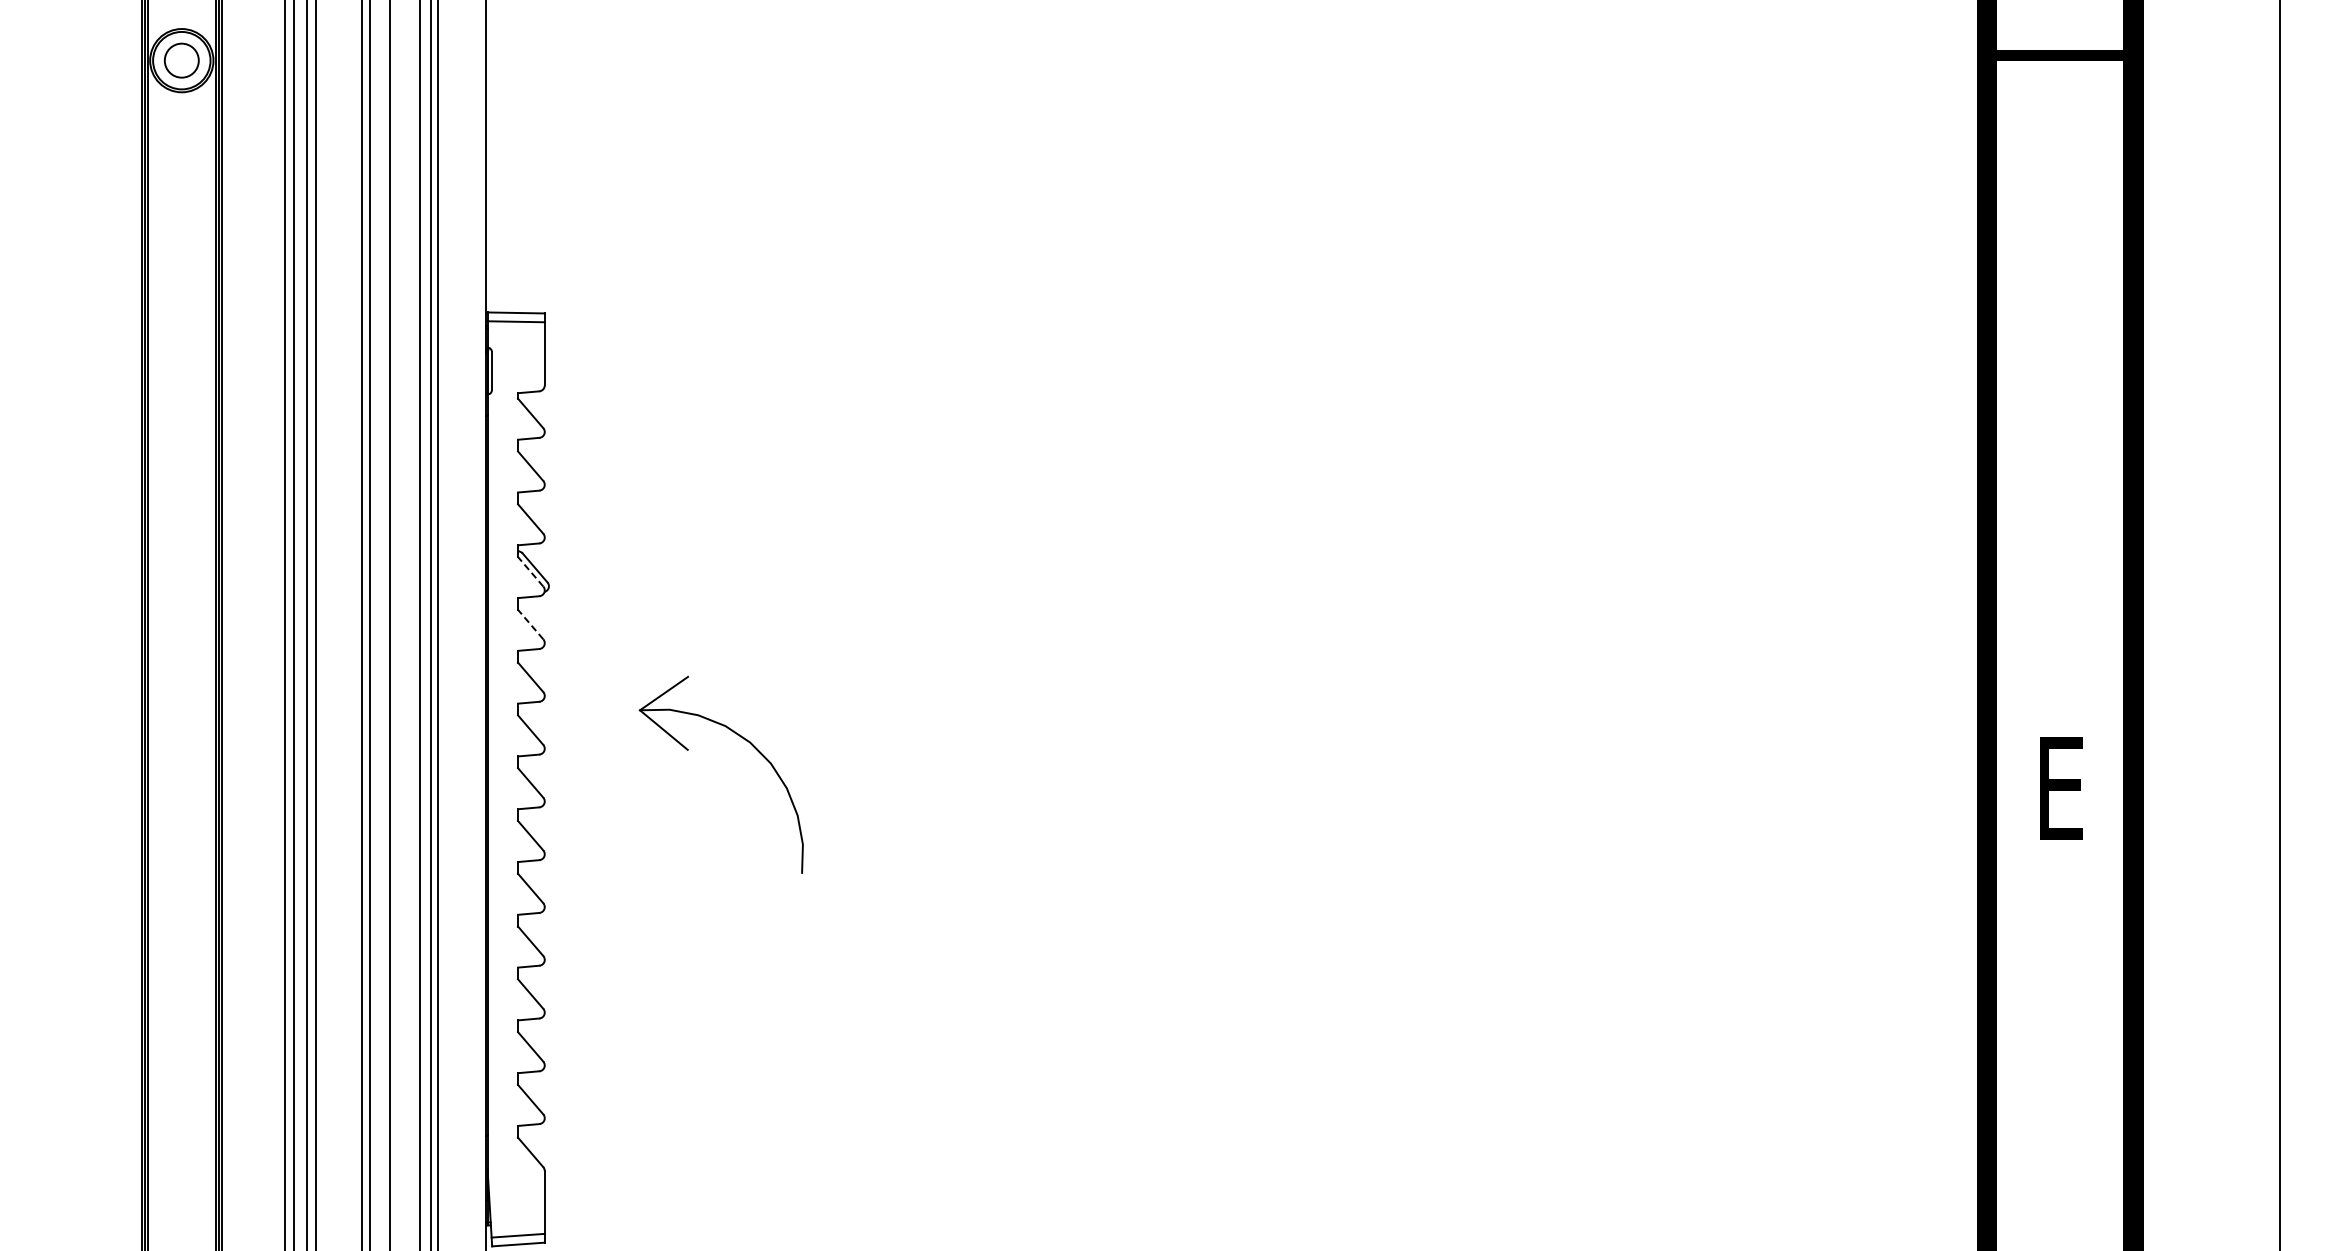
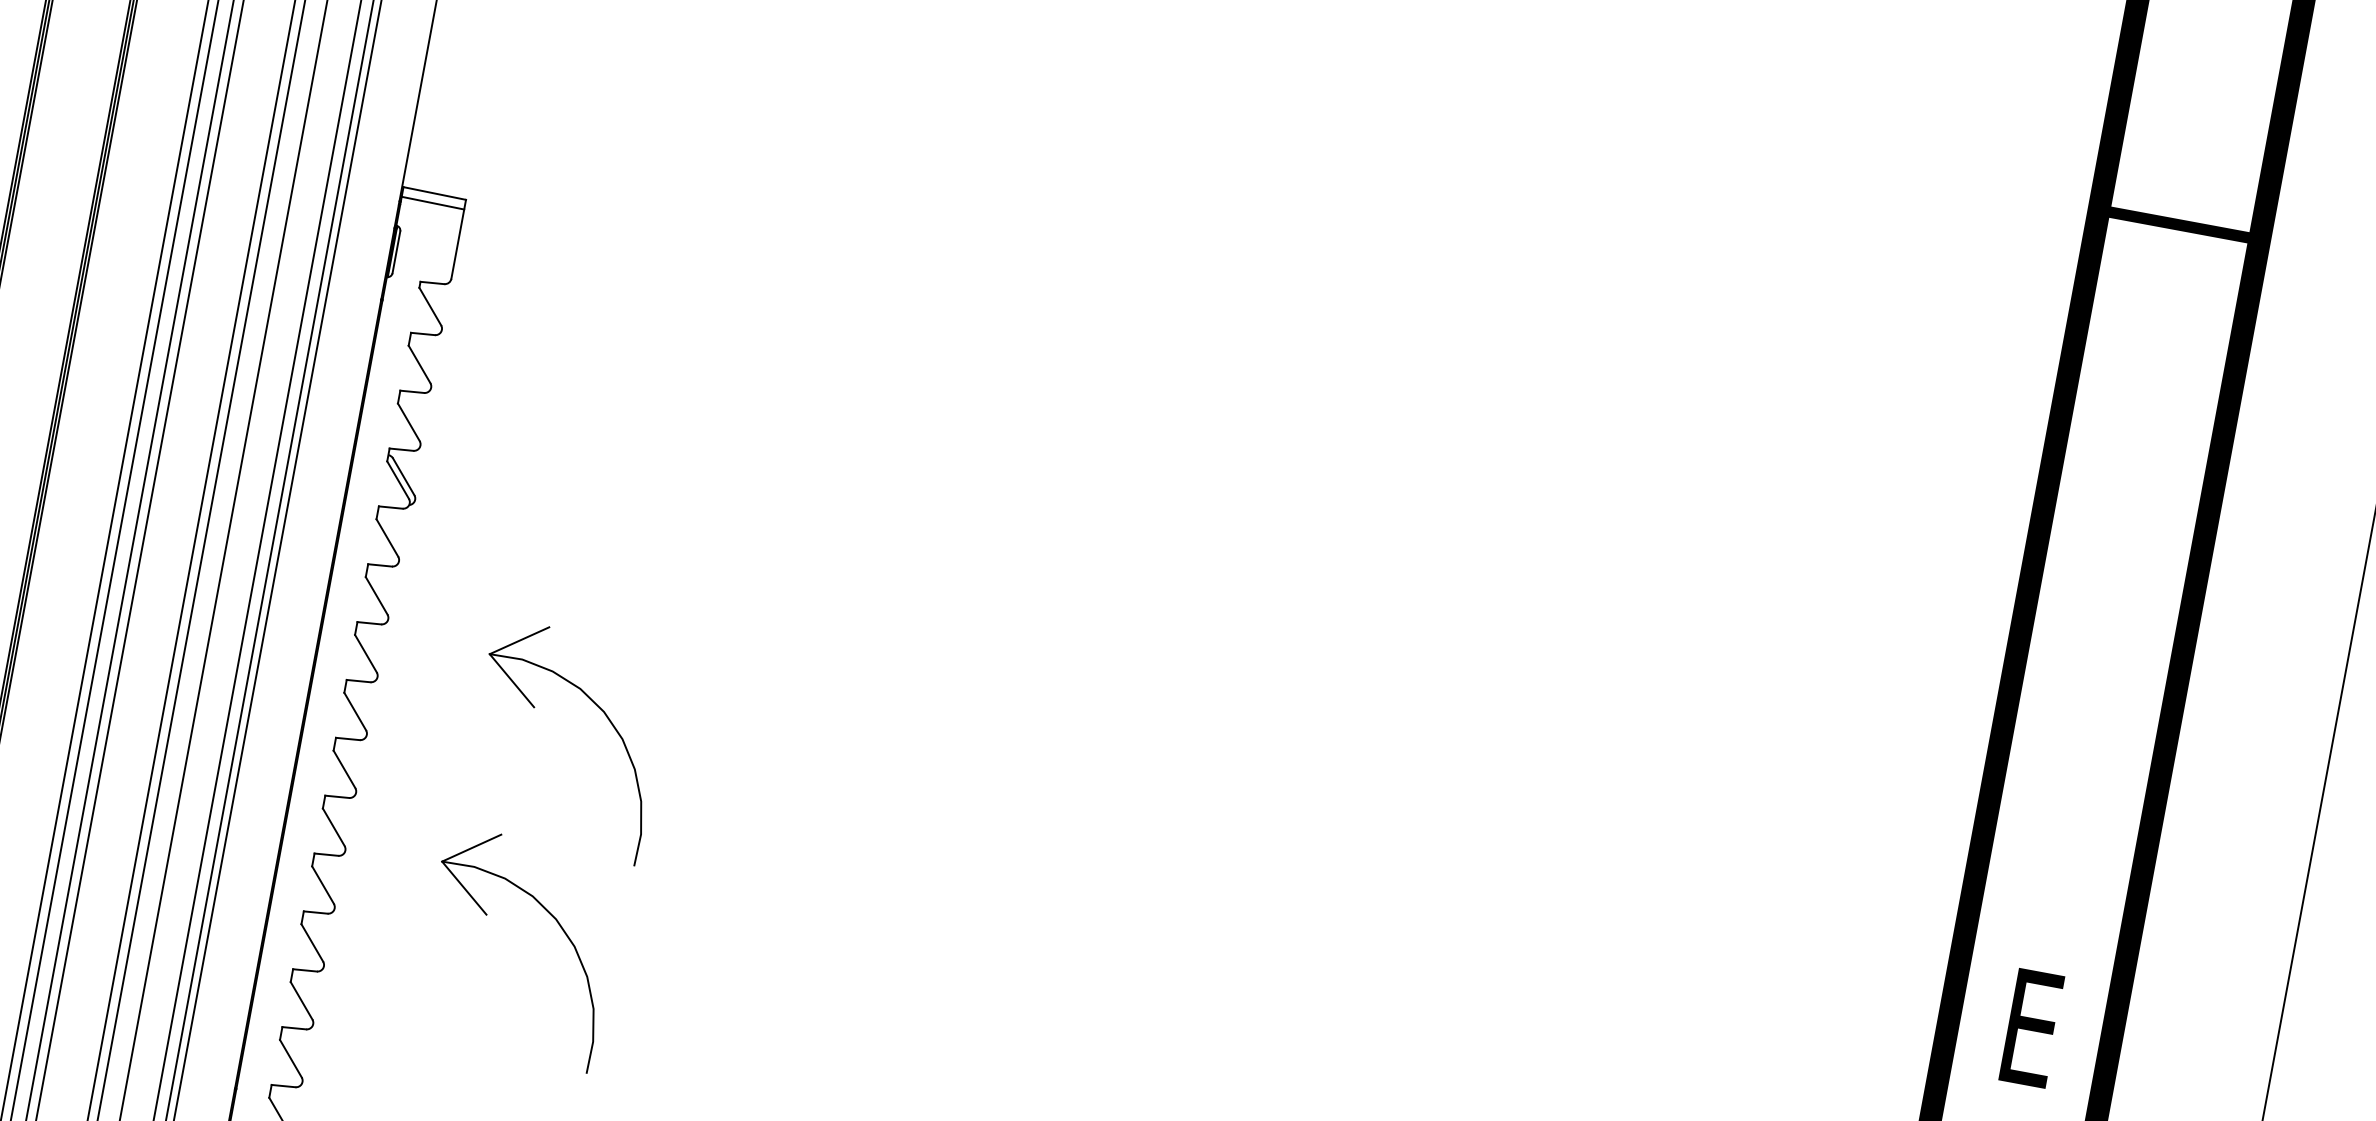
line: (530, 571) -> (397, 479), dashed -> solid
line: (530, 624) -> (387, 537), dashed -> solid
part: (680, 941) -> (487, 915), added

